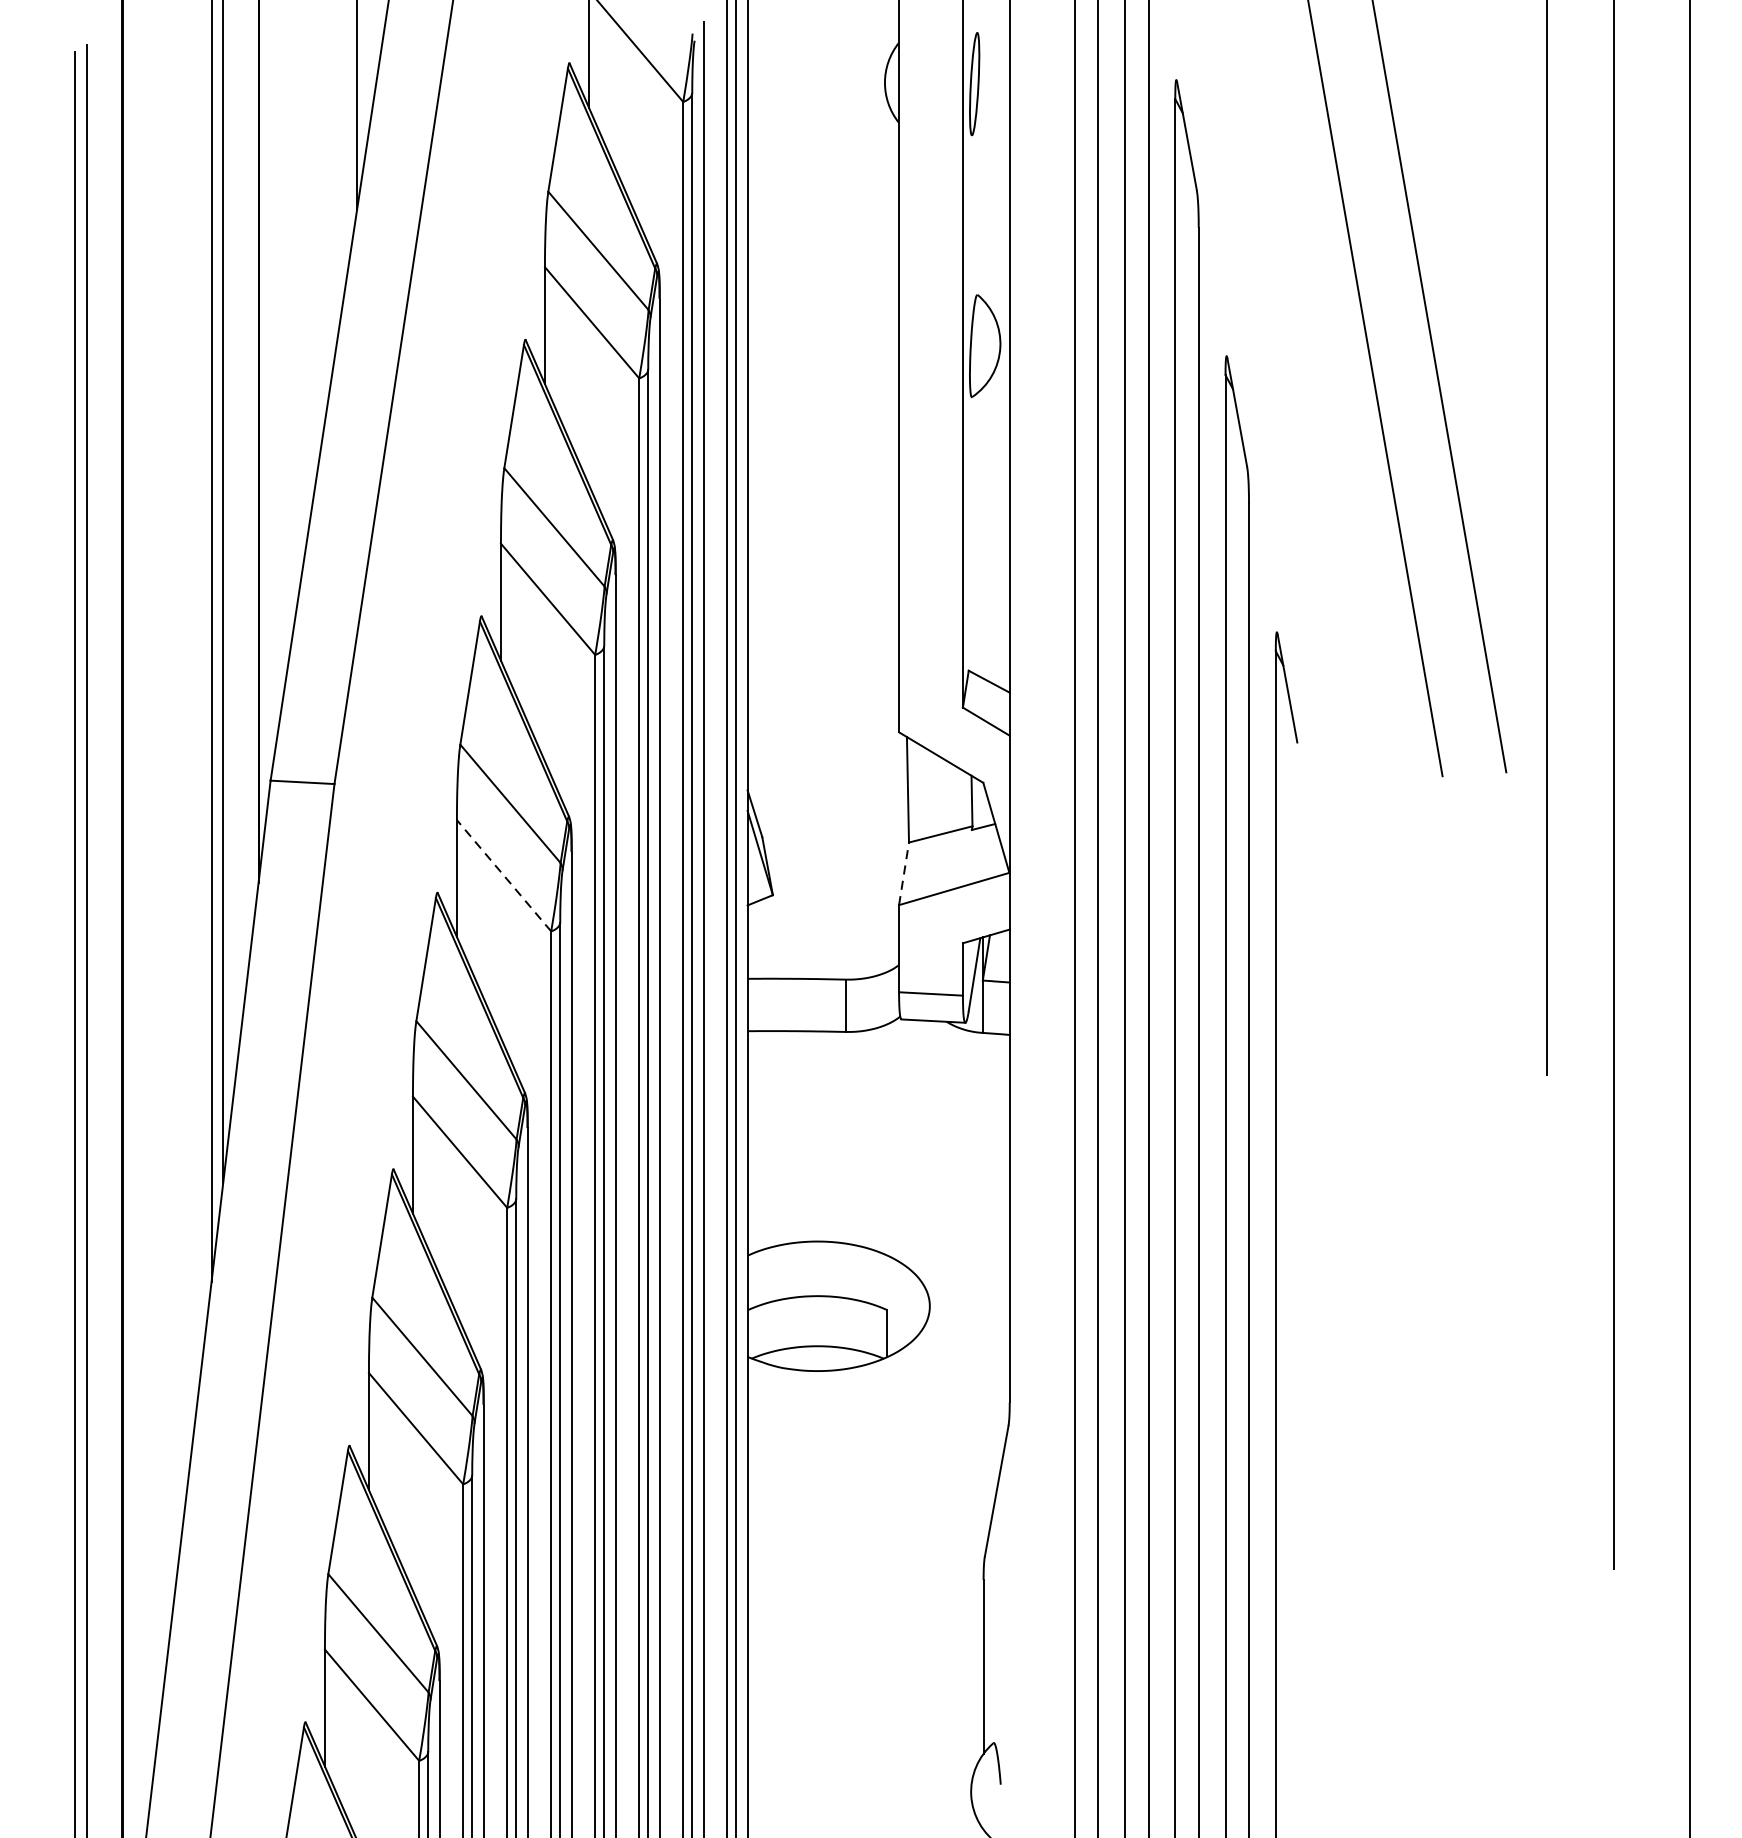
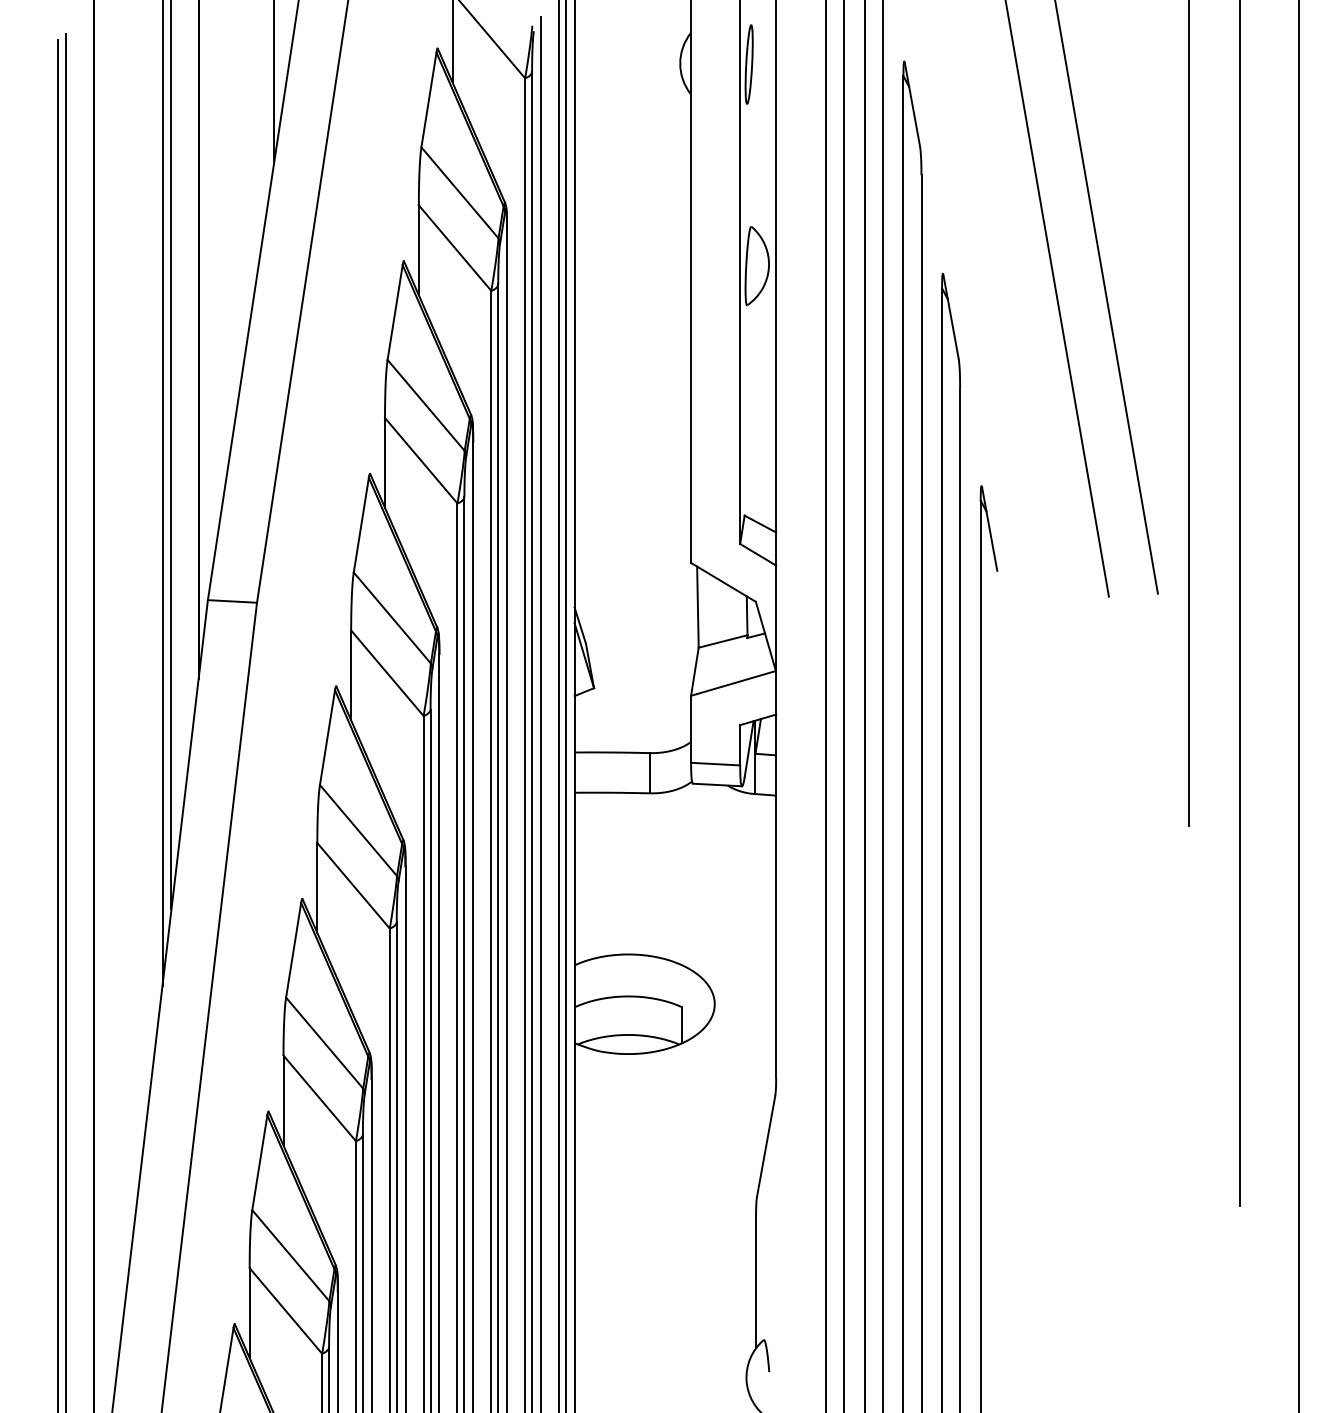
line: (903, 873) -> (694, 671), dashed -> solid
line: (504, 874) -> (387, 672), dashed -> solid

